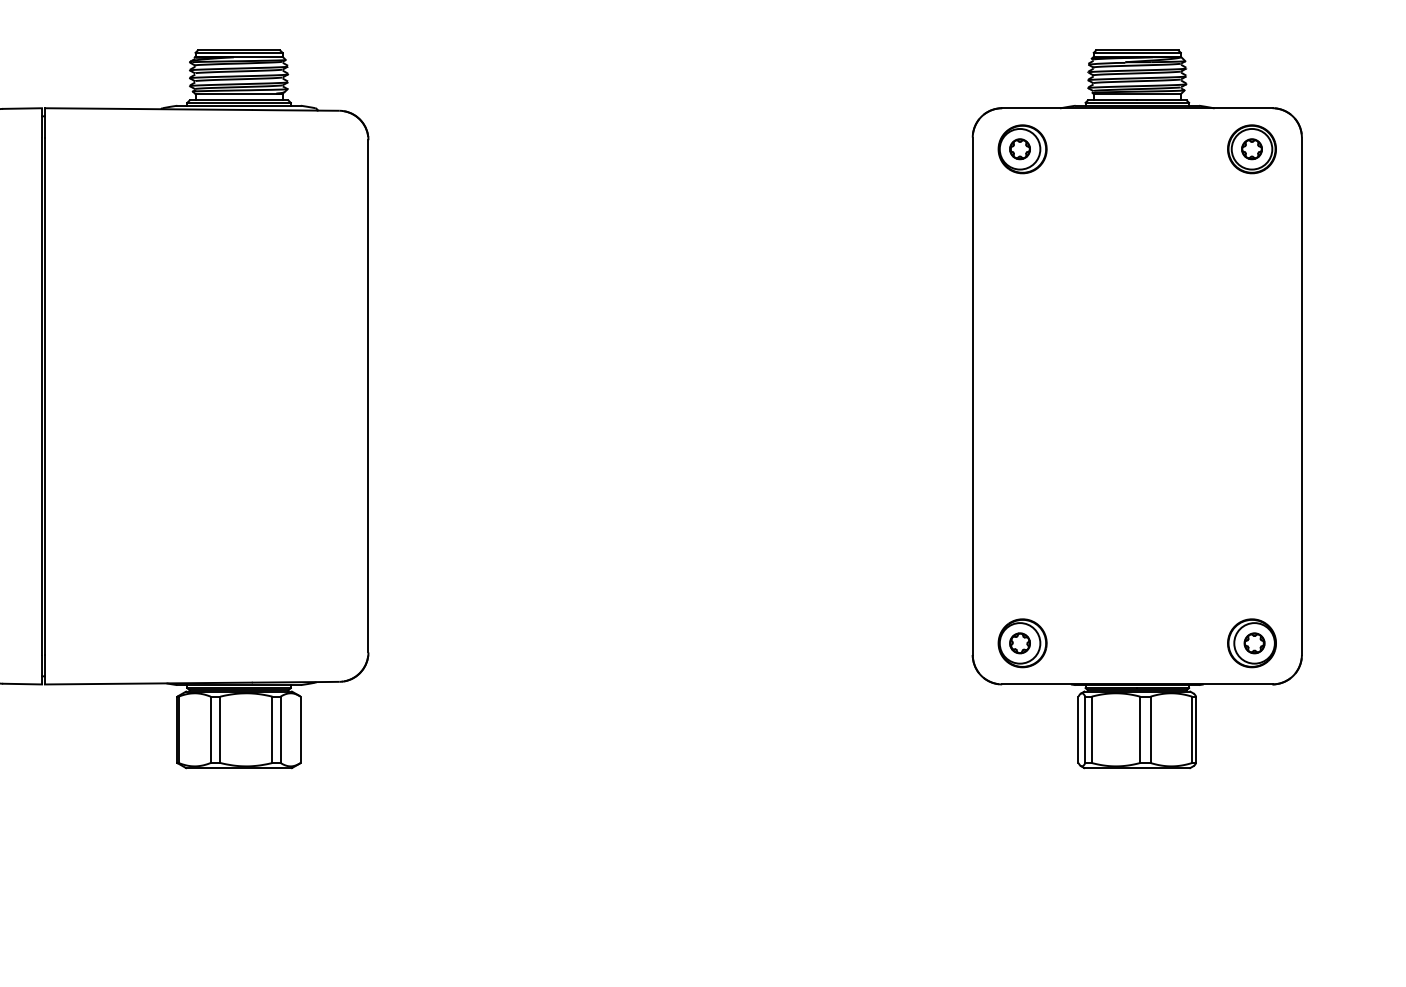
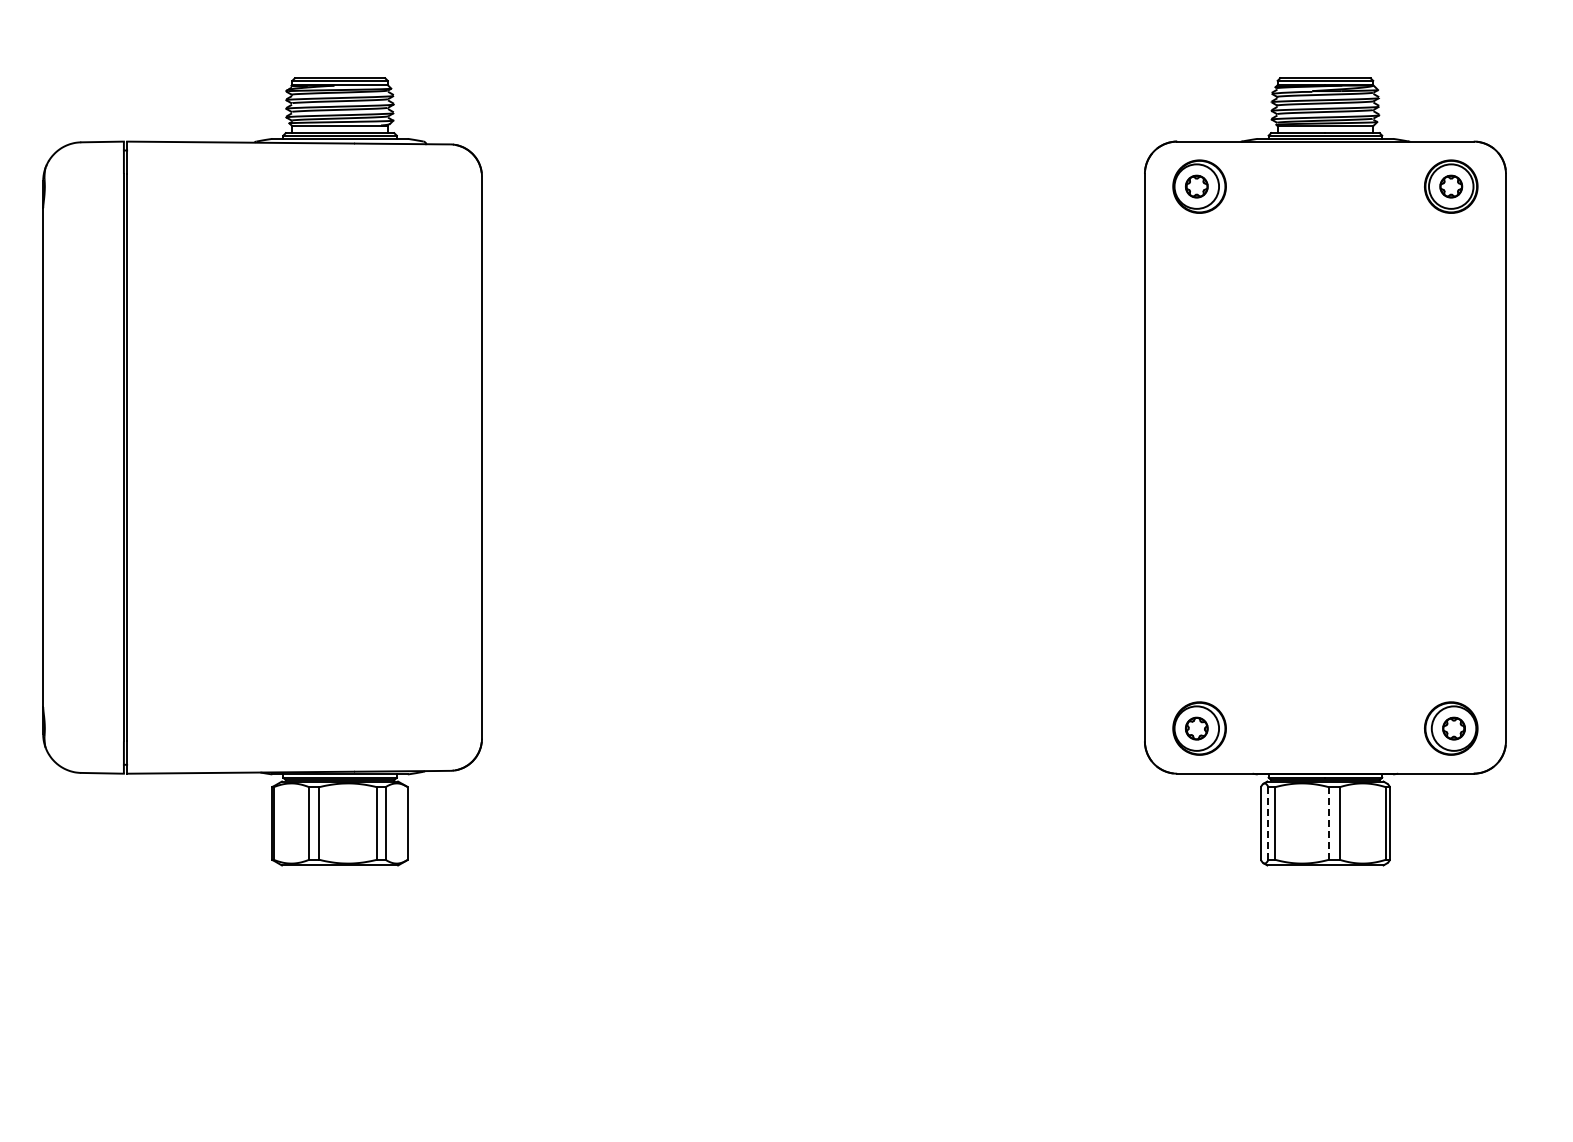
line: (1085, 730) -> (1268, 824), solid -> dashed
line: (1140, 730) -> (1328, 824), solid -> dashed

